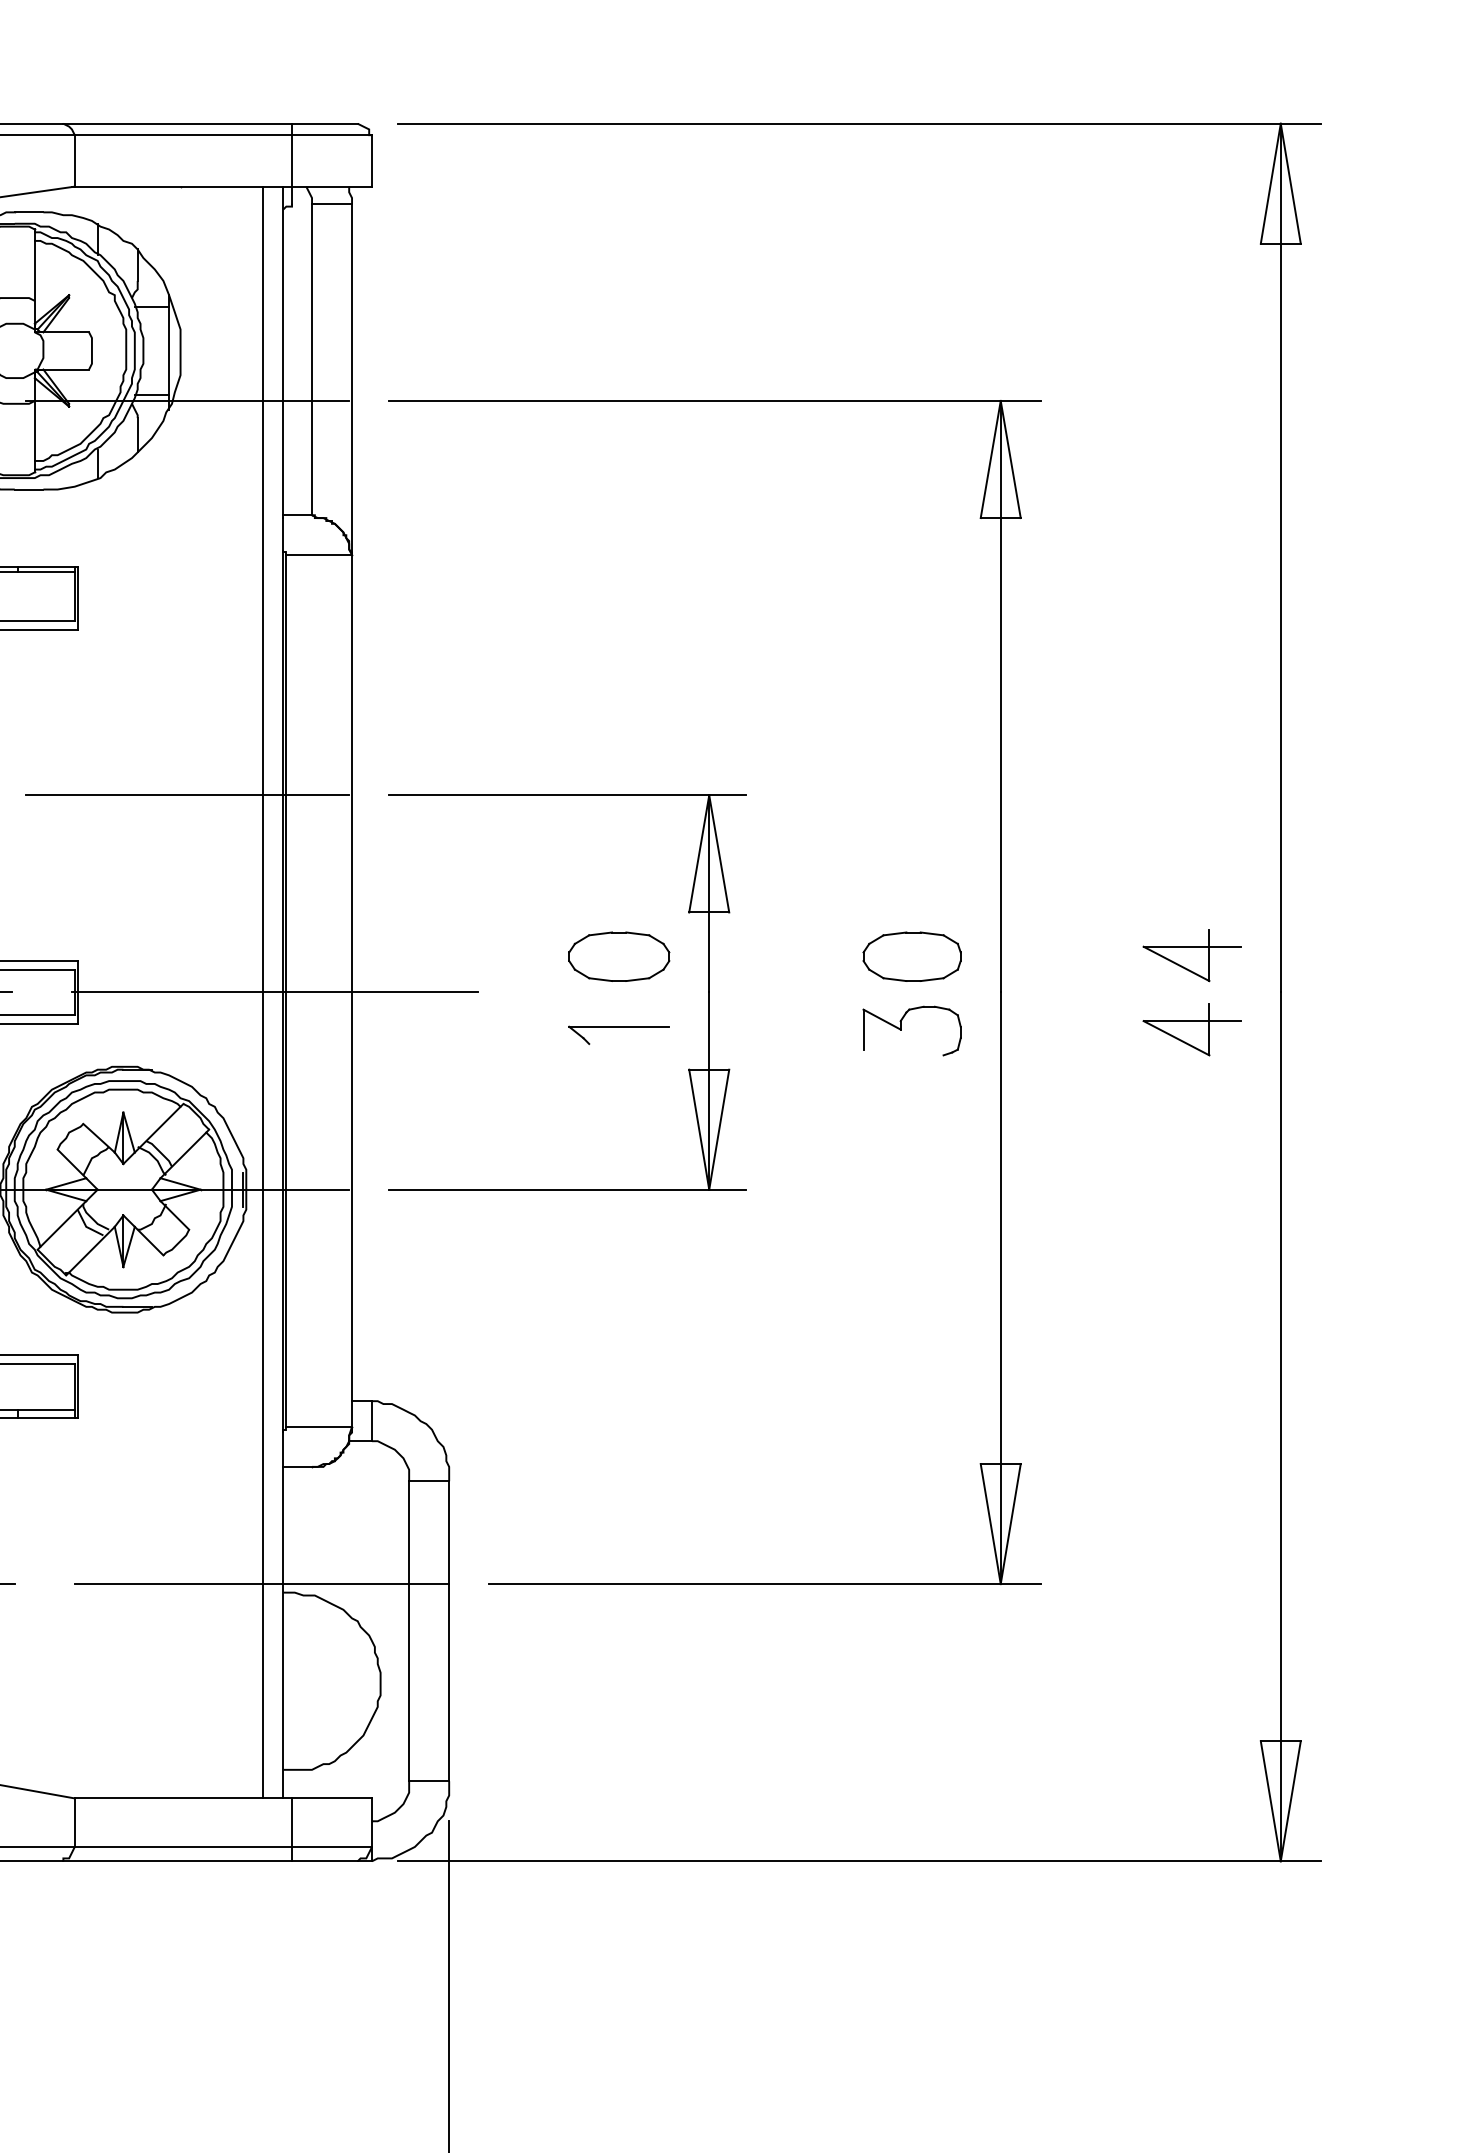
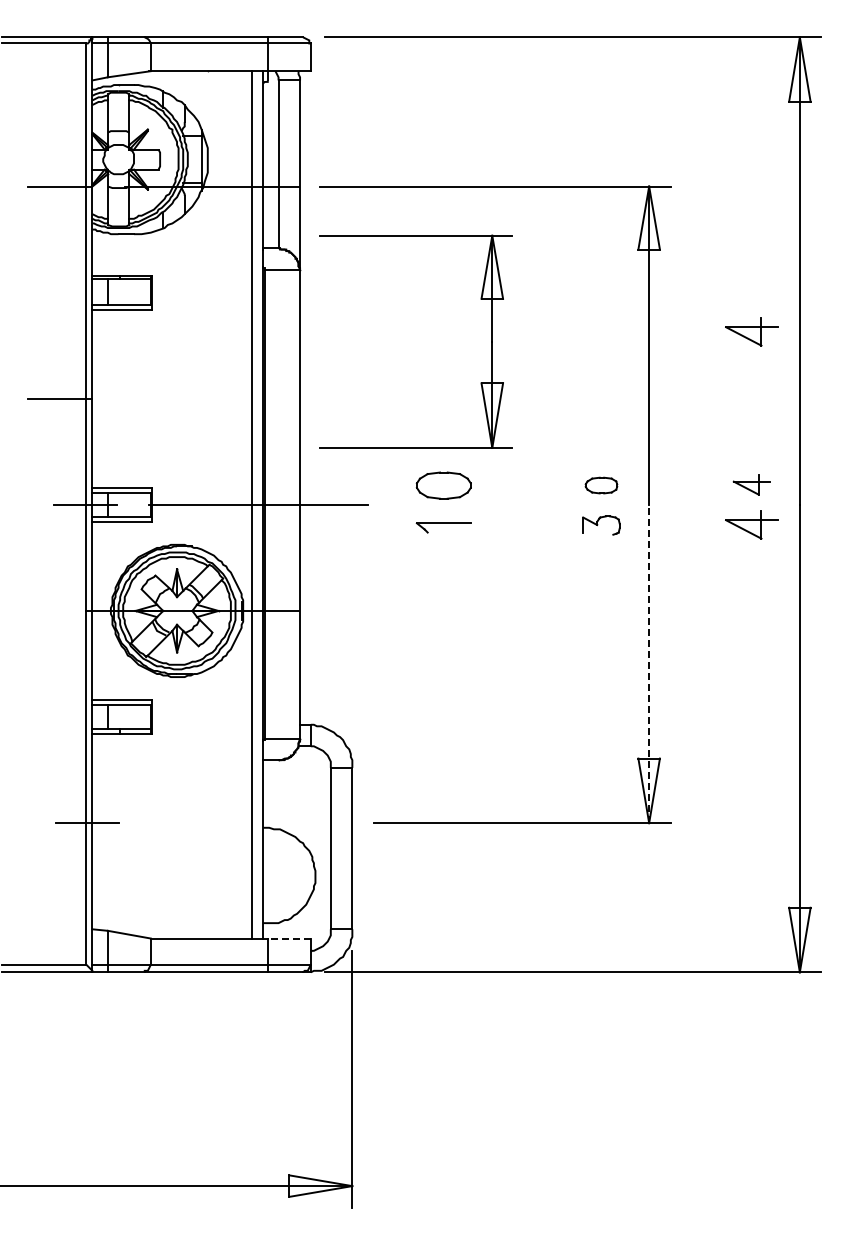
part: (1190, 670) -> (751, 331), added
line: (187, 794) -> (211, 398), removed
part: (1190, 954) -> (751, 484), size x0.7
part: (912, 956) -> (601, 485), size x0.6
part: (707, 991) -> (491, 341), moved
part: (912, 1030) -> (601, 525), size x0.7
line: (1001, 1287) -> (649, 663), solid -> dashed
line: (261, 1584) -> (251, 823), removed
line: (332, 1798) -> (289, 938), solid -> dashed

